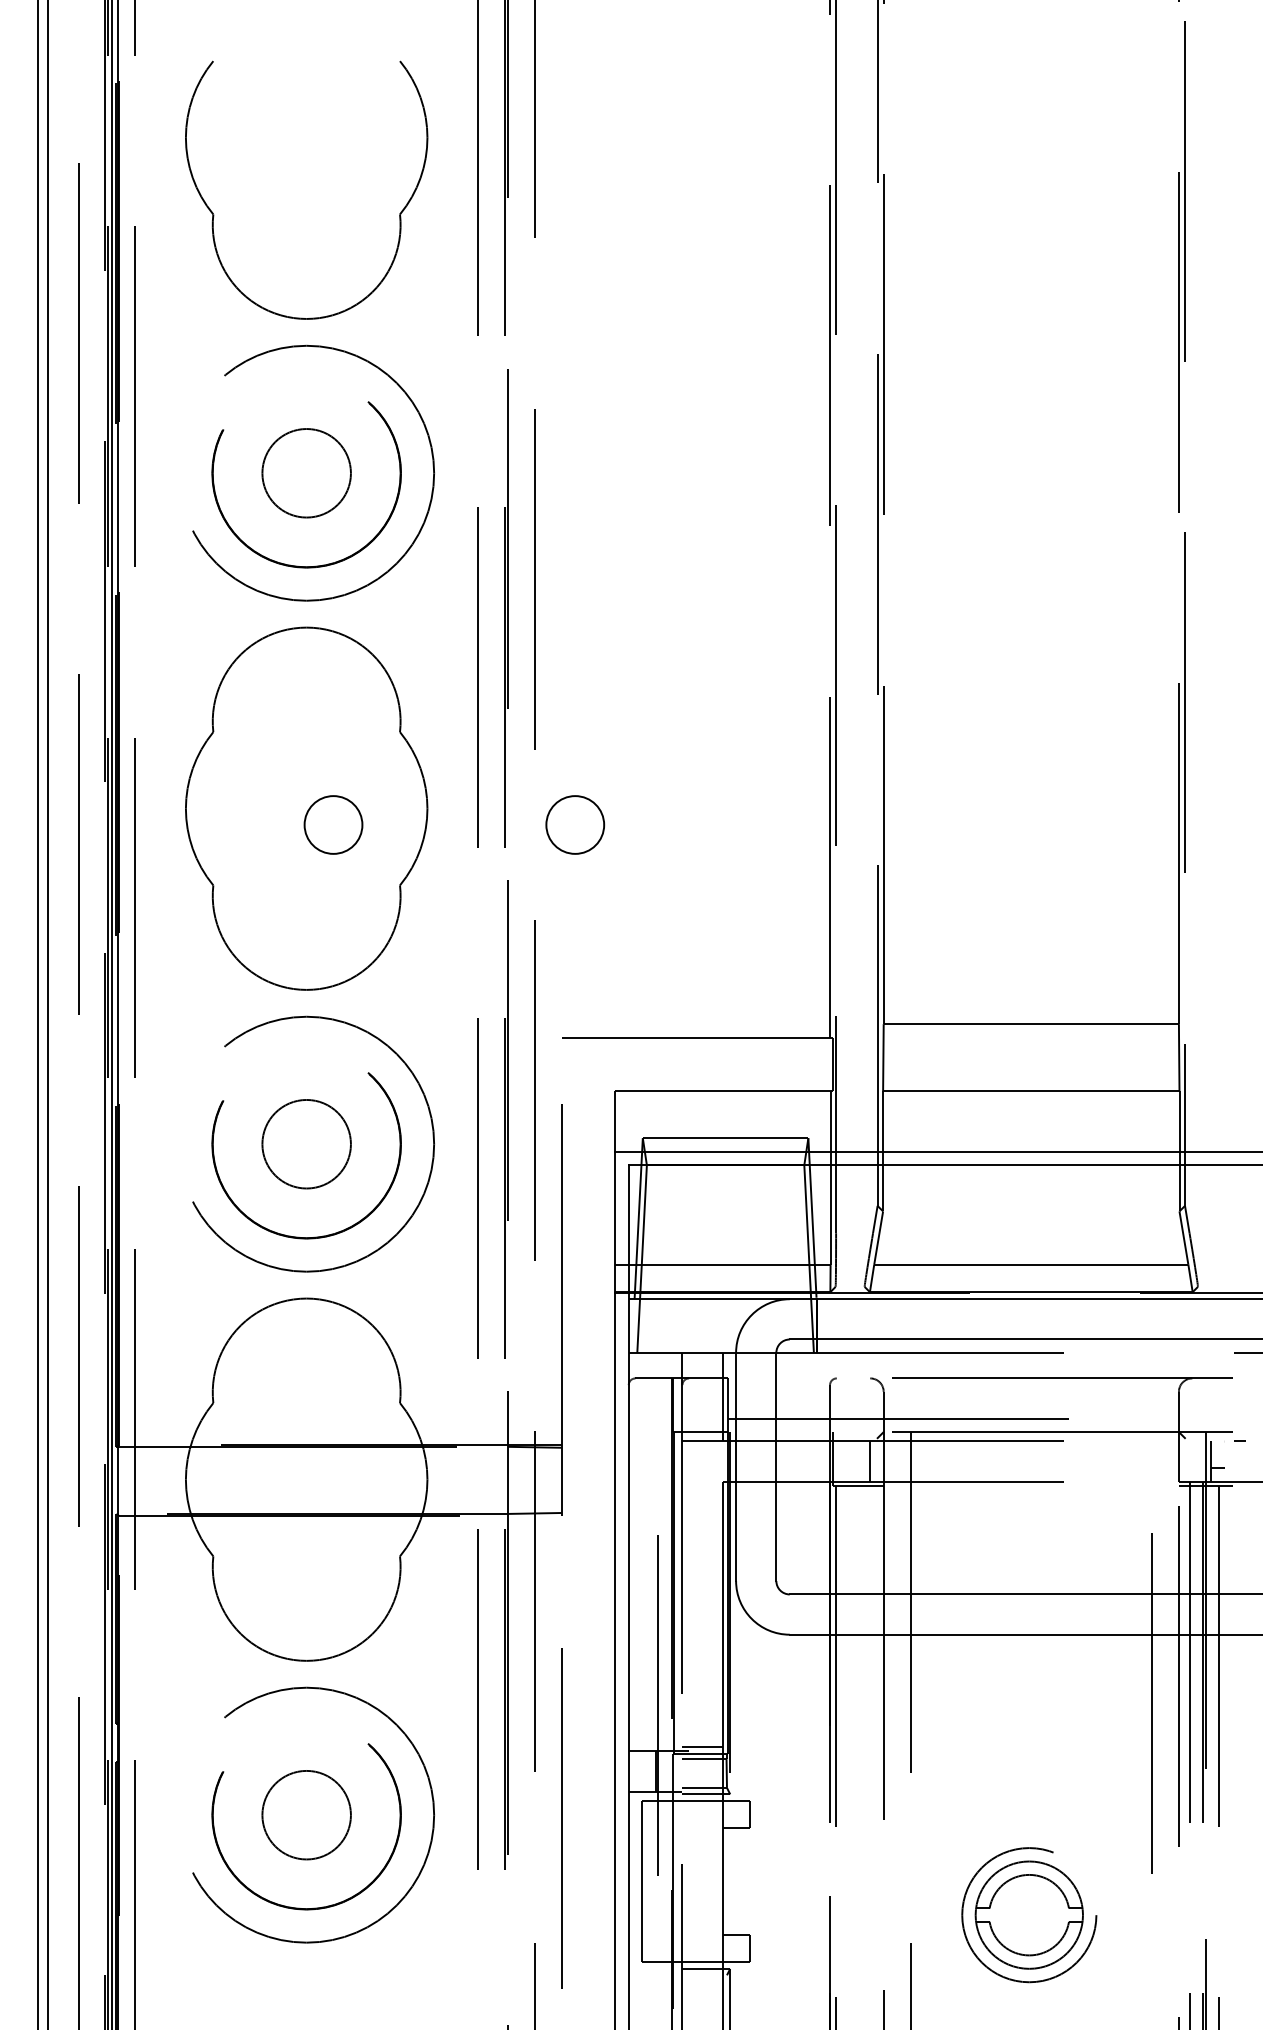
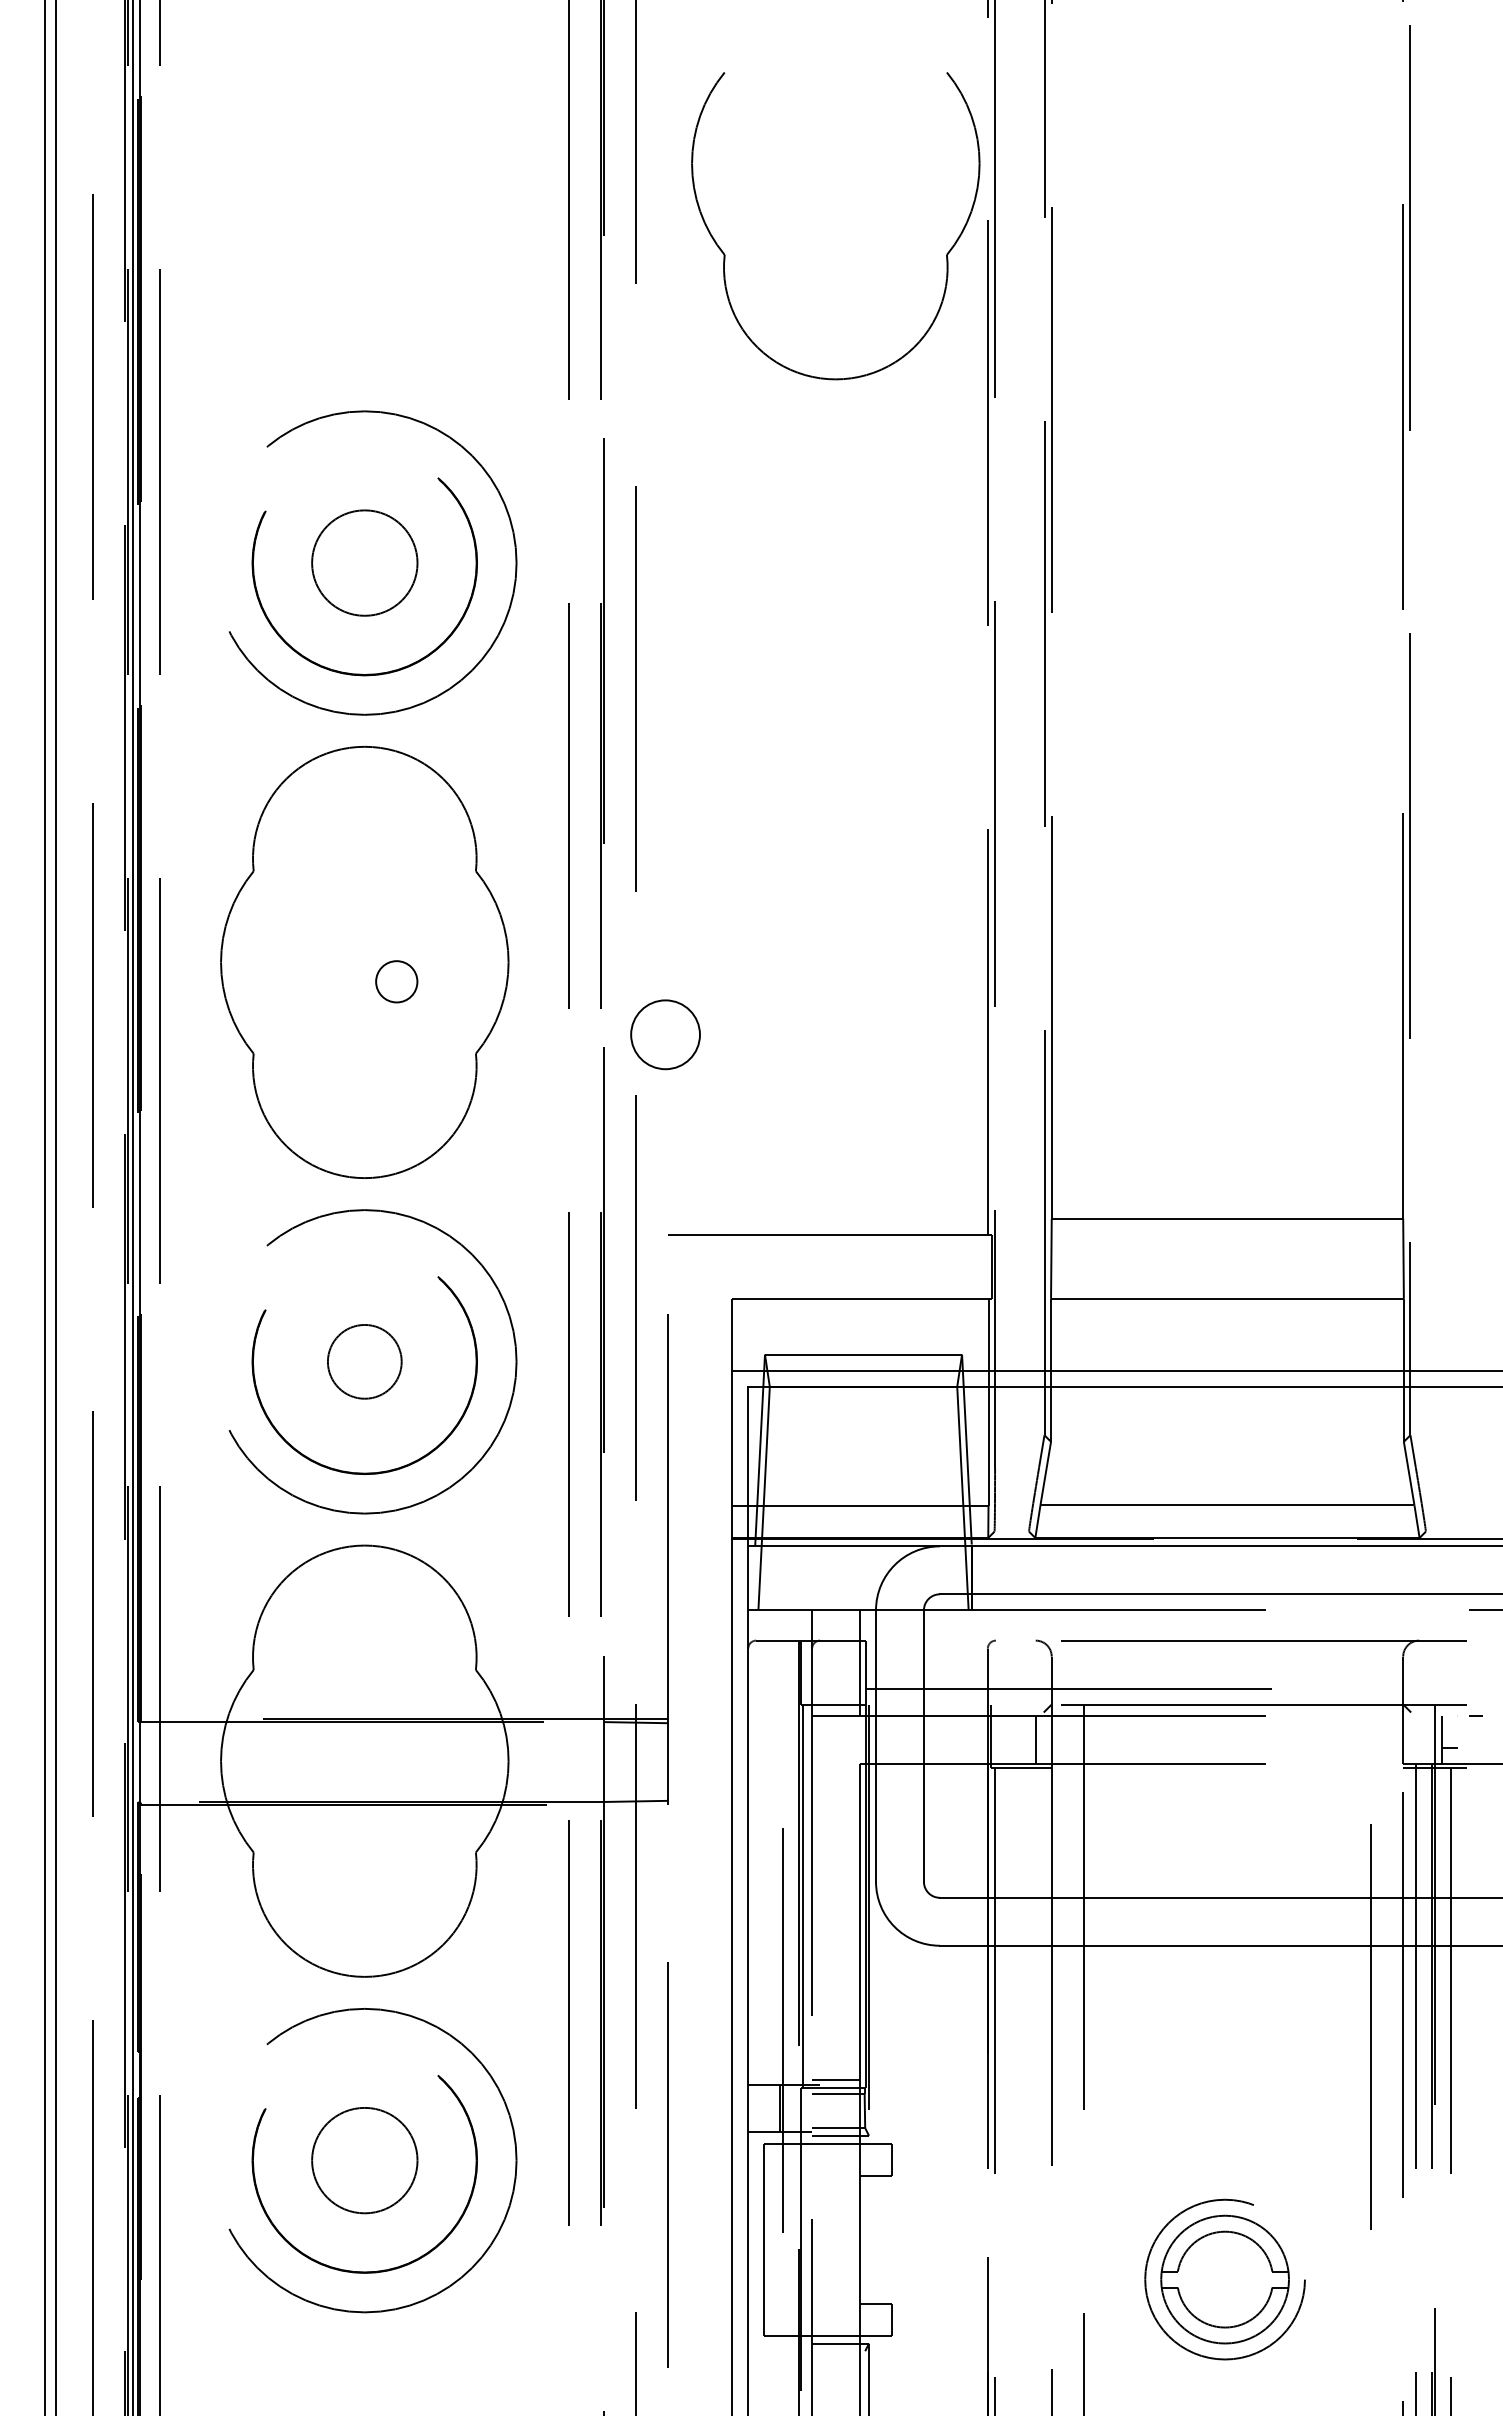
part: (214, 214) -> (725, 254), moved
circle: (333, 824) -> (396, 981), size x0.6
circle: (575, 824) -> (665, 1034), moved
circle: (306, 1143) -> (364, 1361), size x0.7

